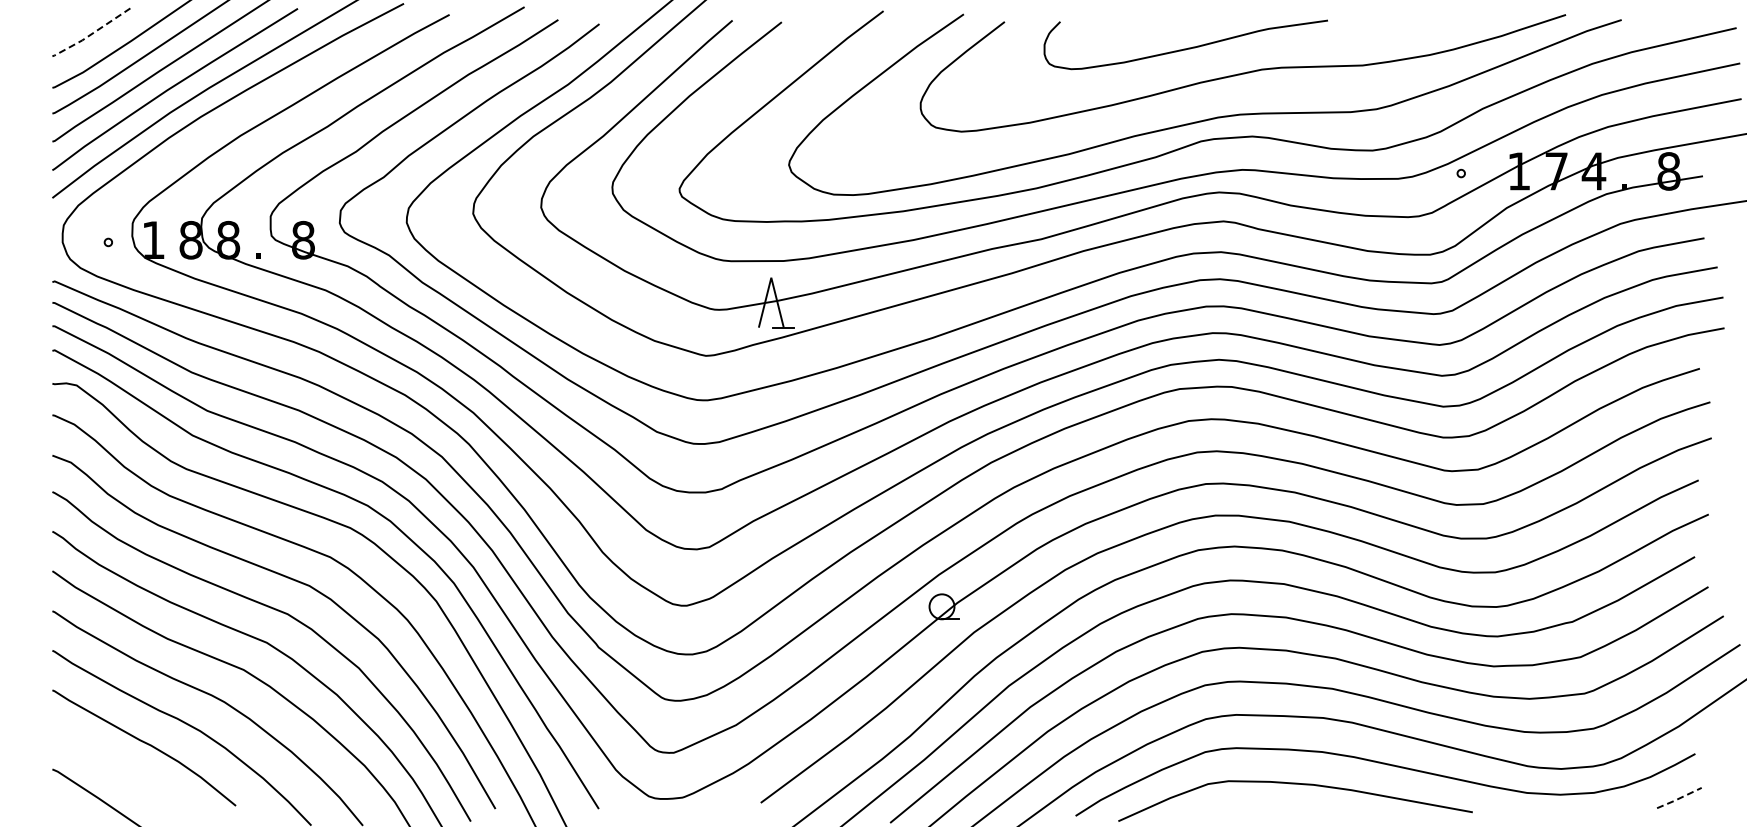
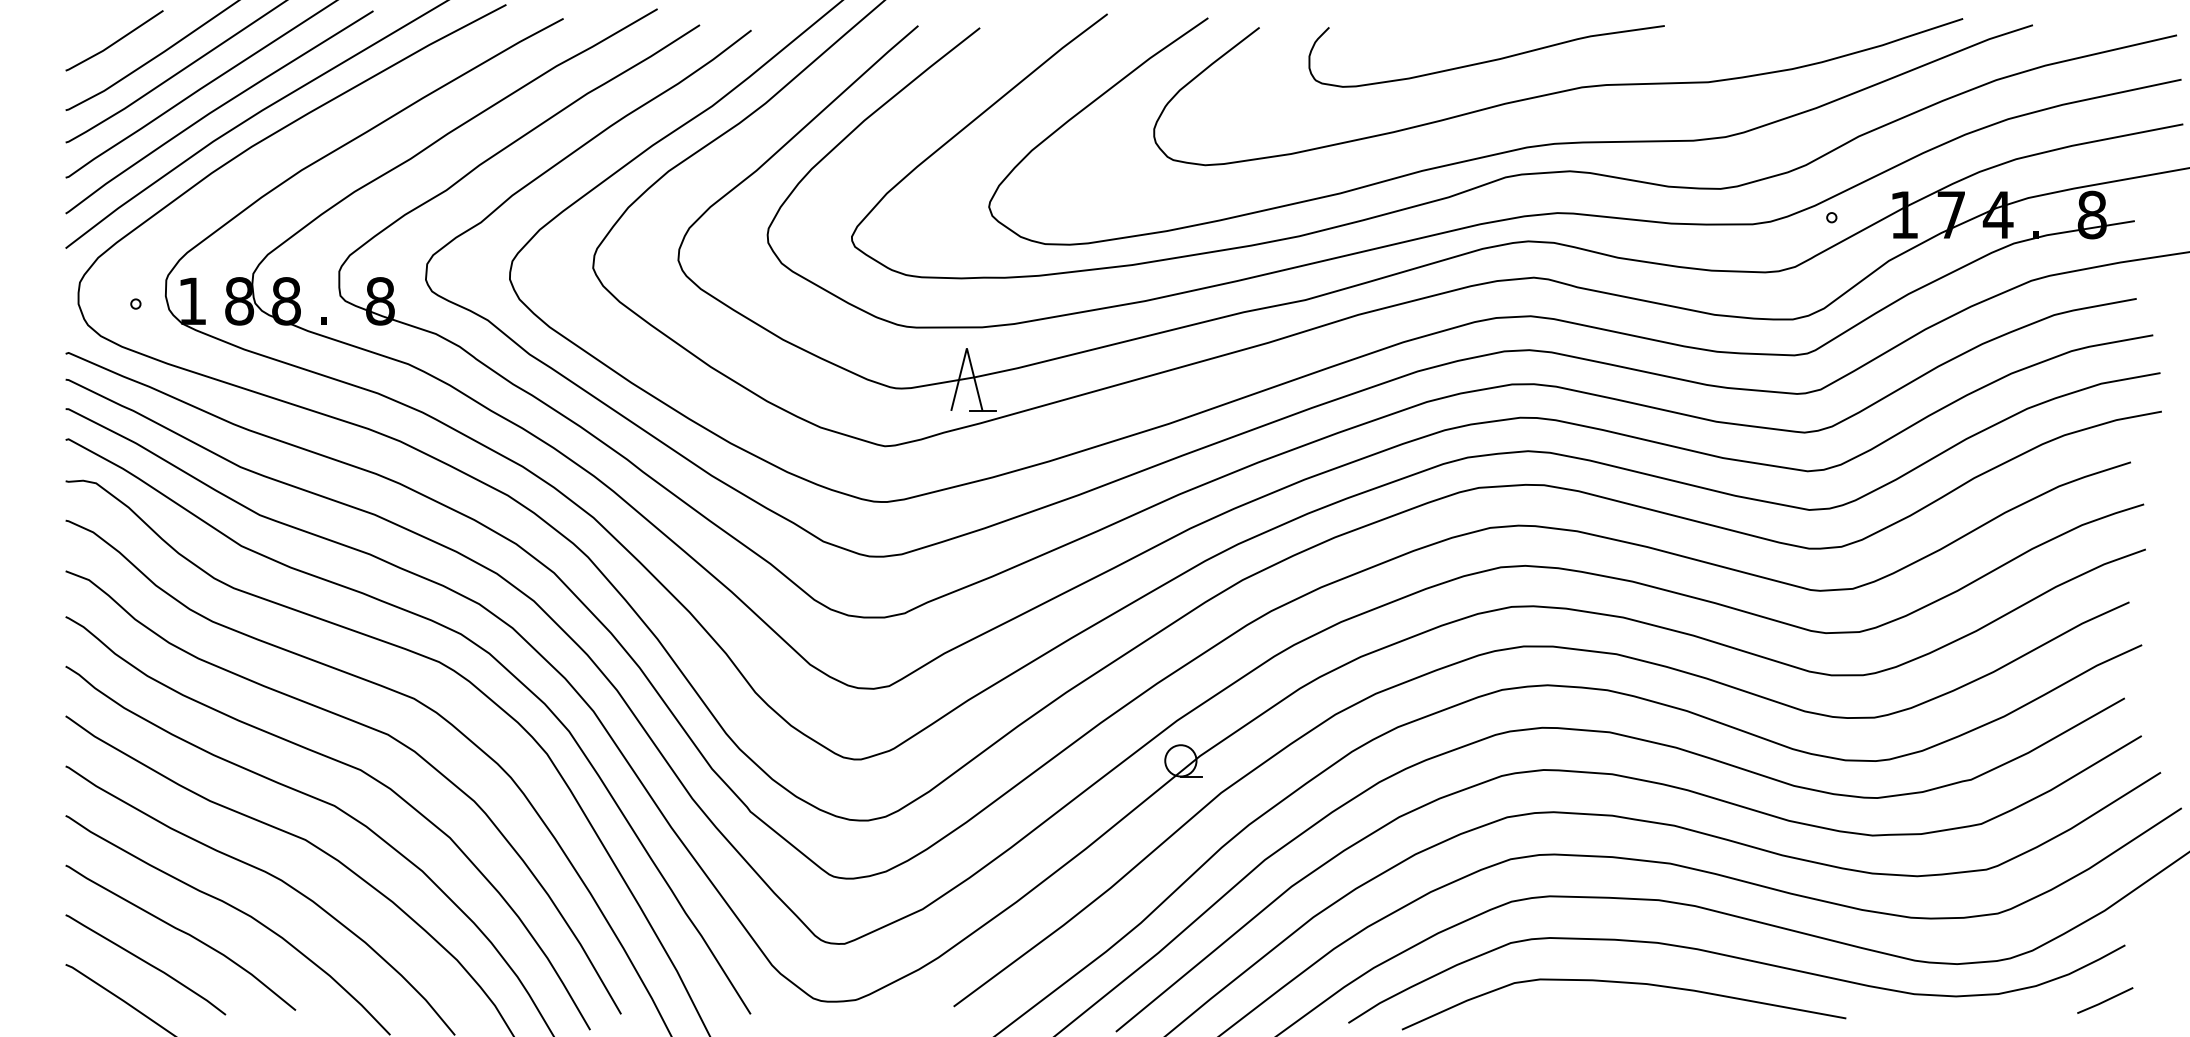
line: (90, 34) -> (113, 43), dashed -> solid
curve: (116, 768) -> (146, 963), added
line: (1679, 798) -> (2105, 1001), dashed -> solid

